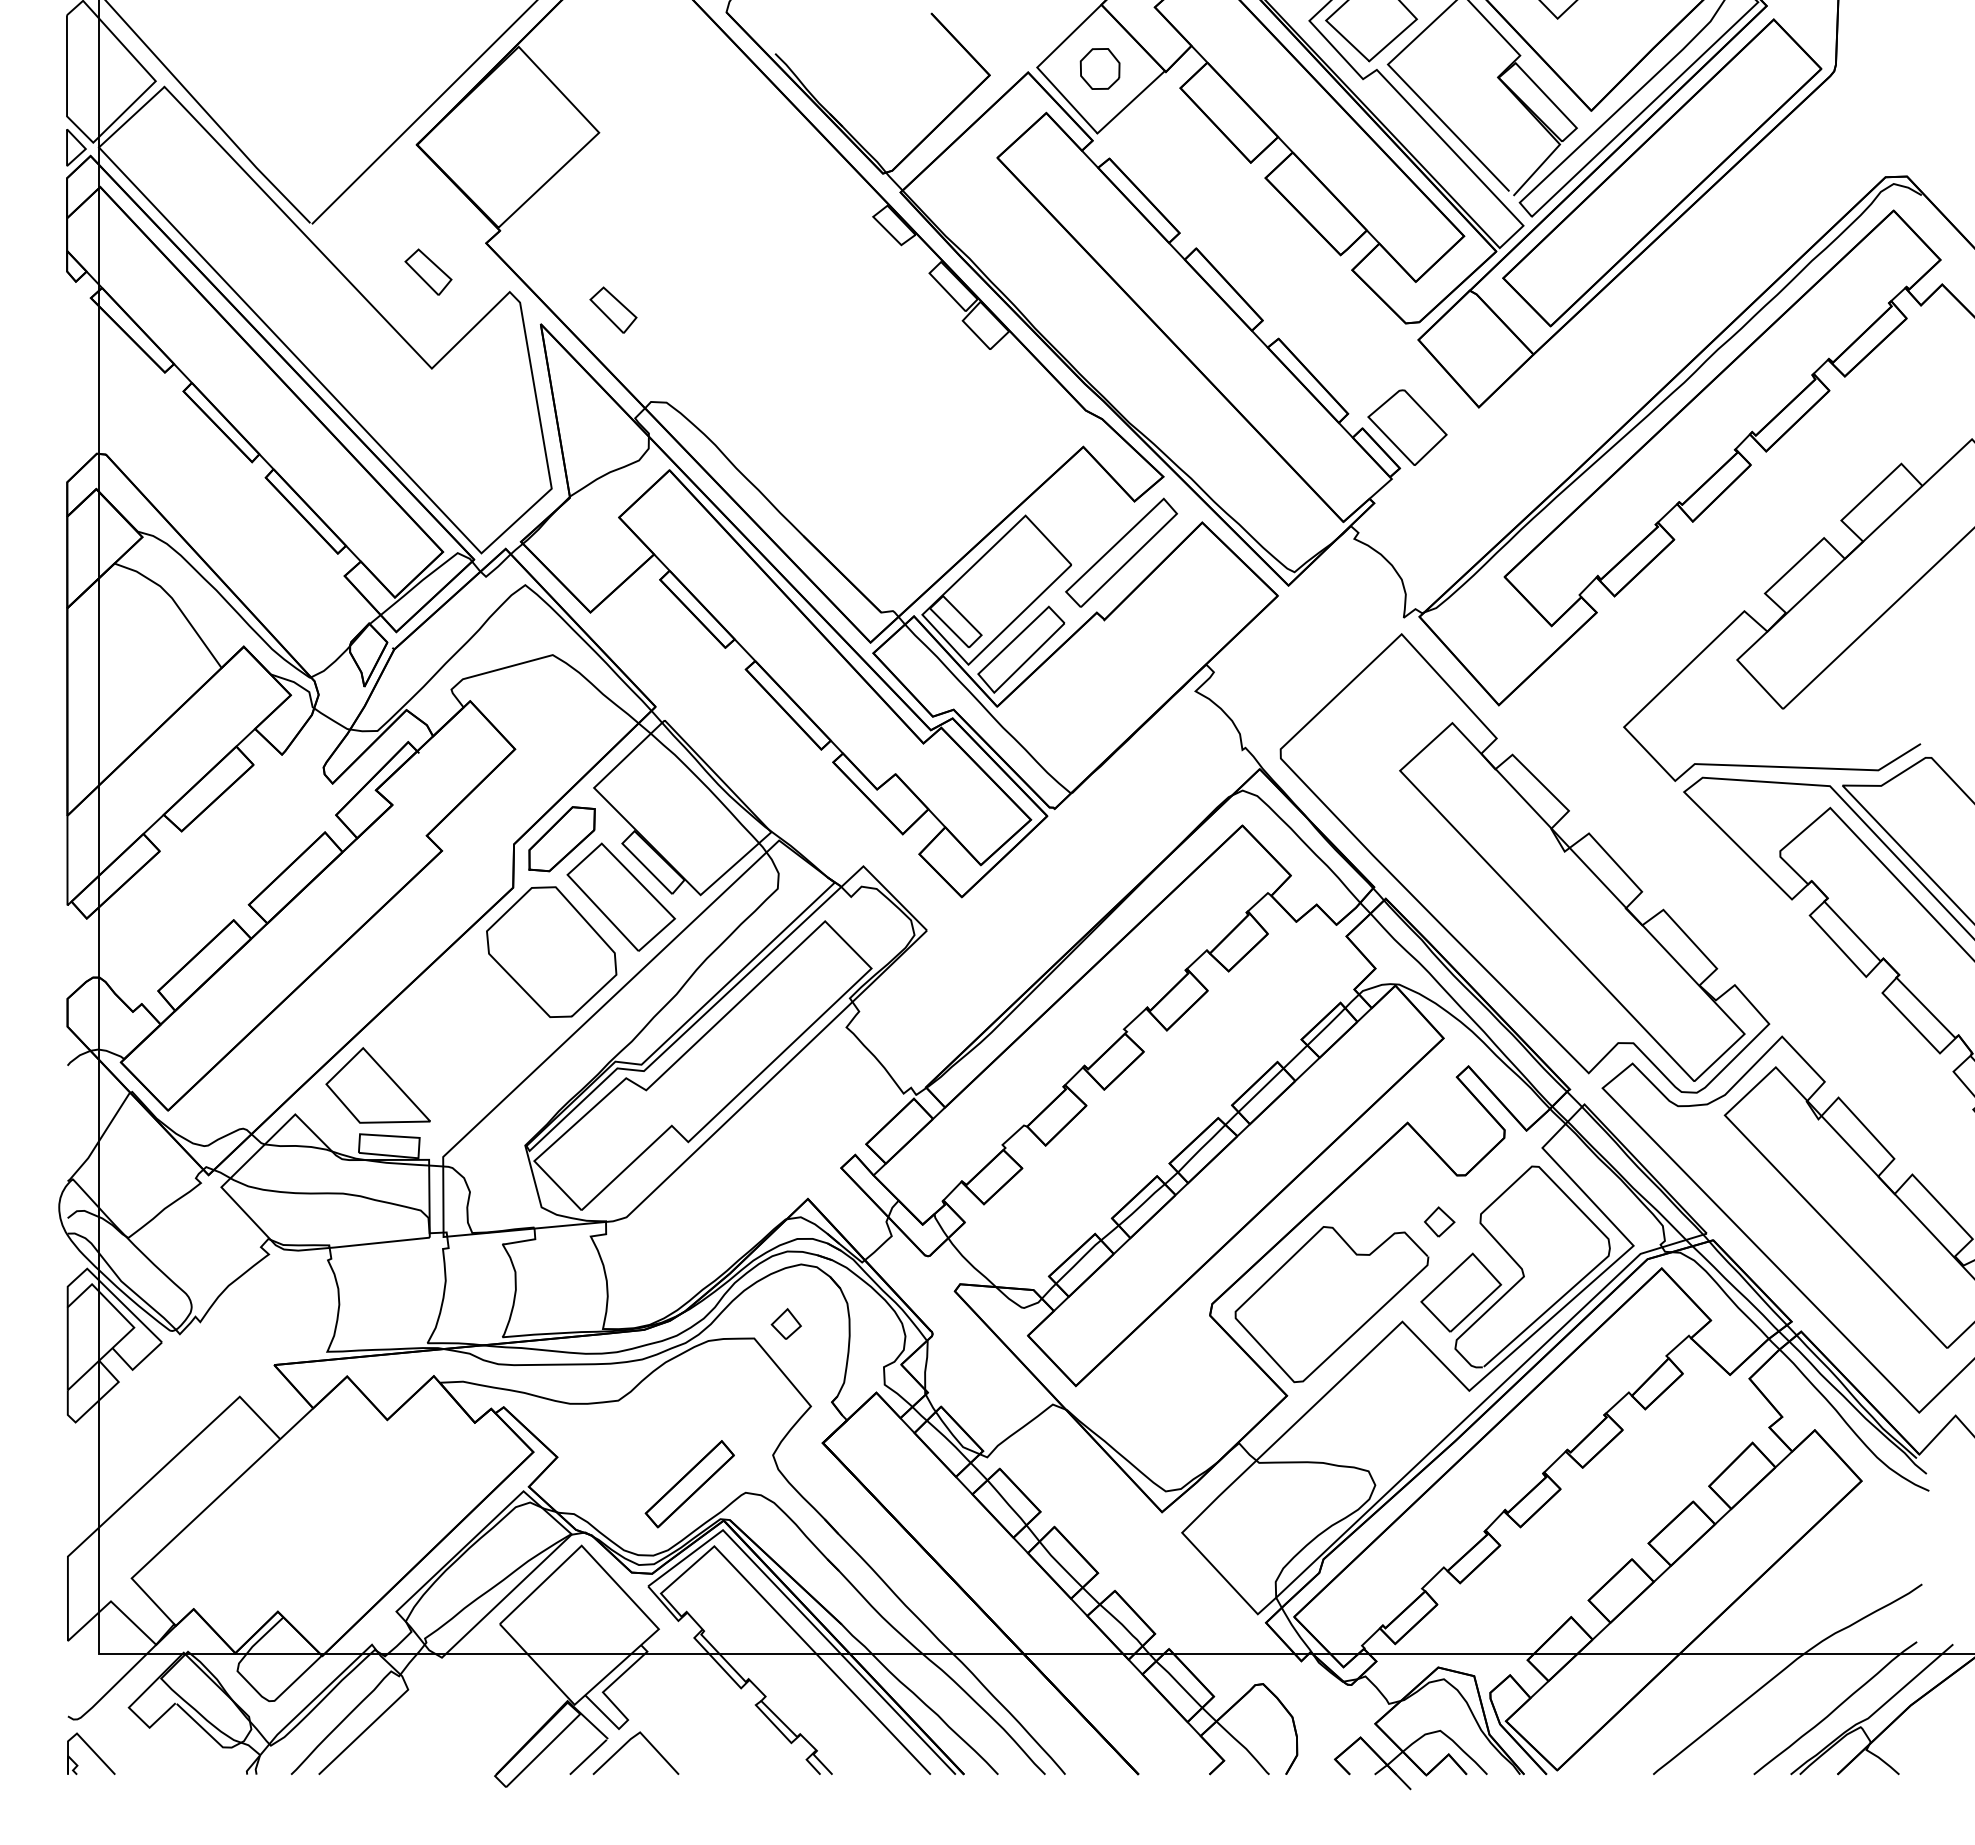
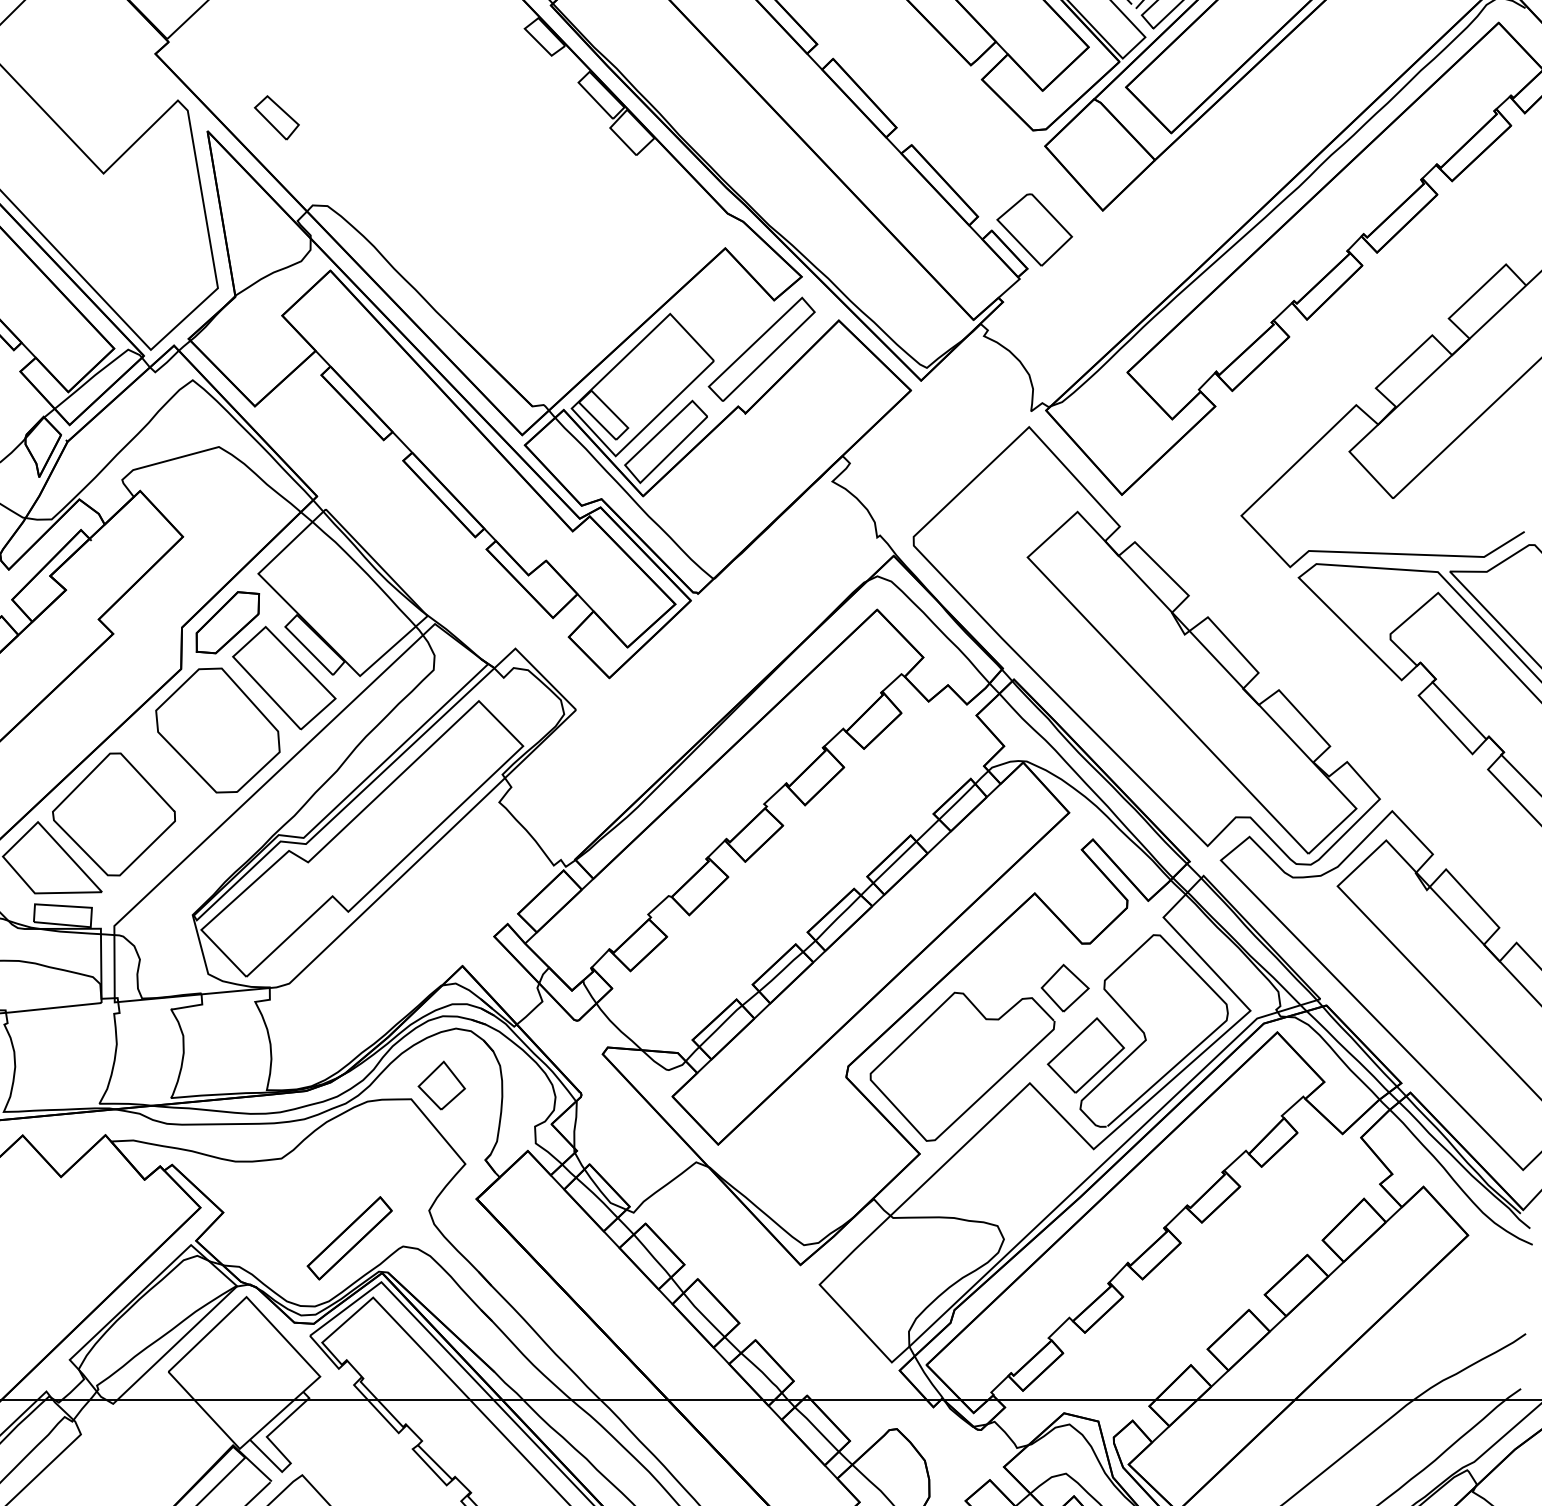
part: (428, 271) -> (100, 80), removed
curve: (410, 1006) -> (83, 782), added
part: (1439, 1221) -> (1065, 987), size x1.67
part: (786, 1323) -> (442, 1084), size x1.67

